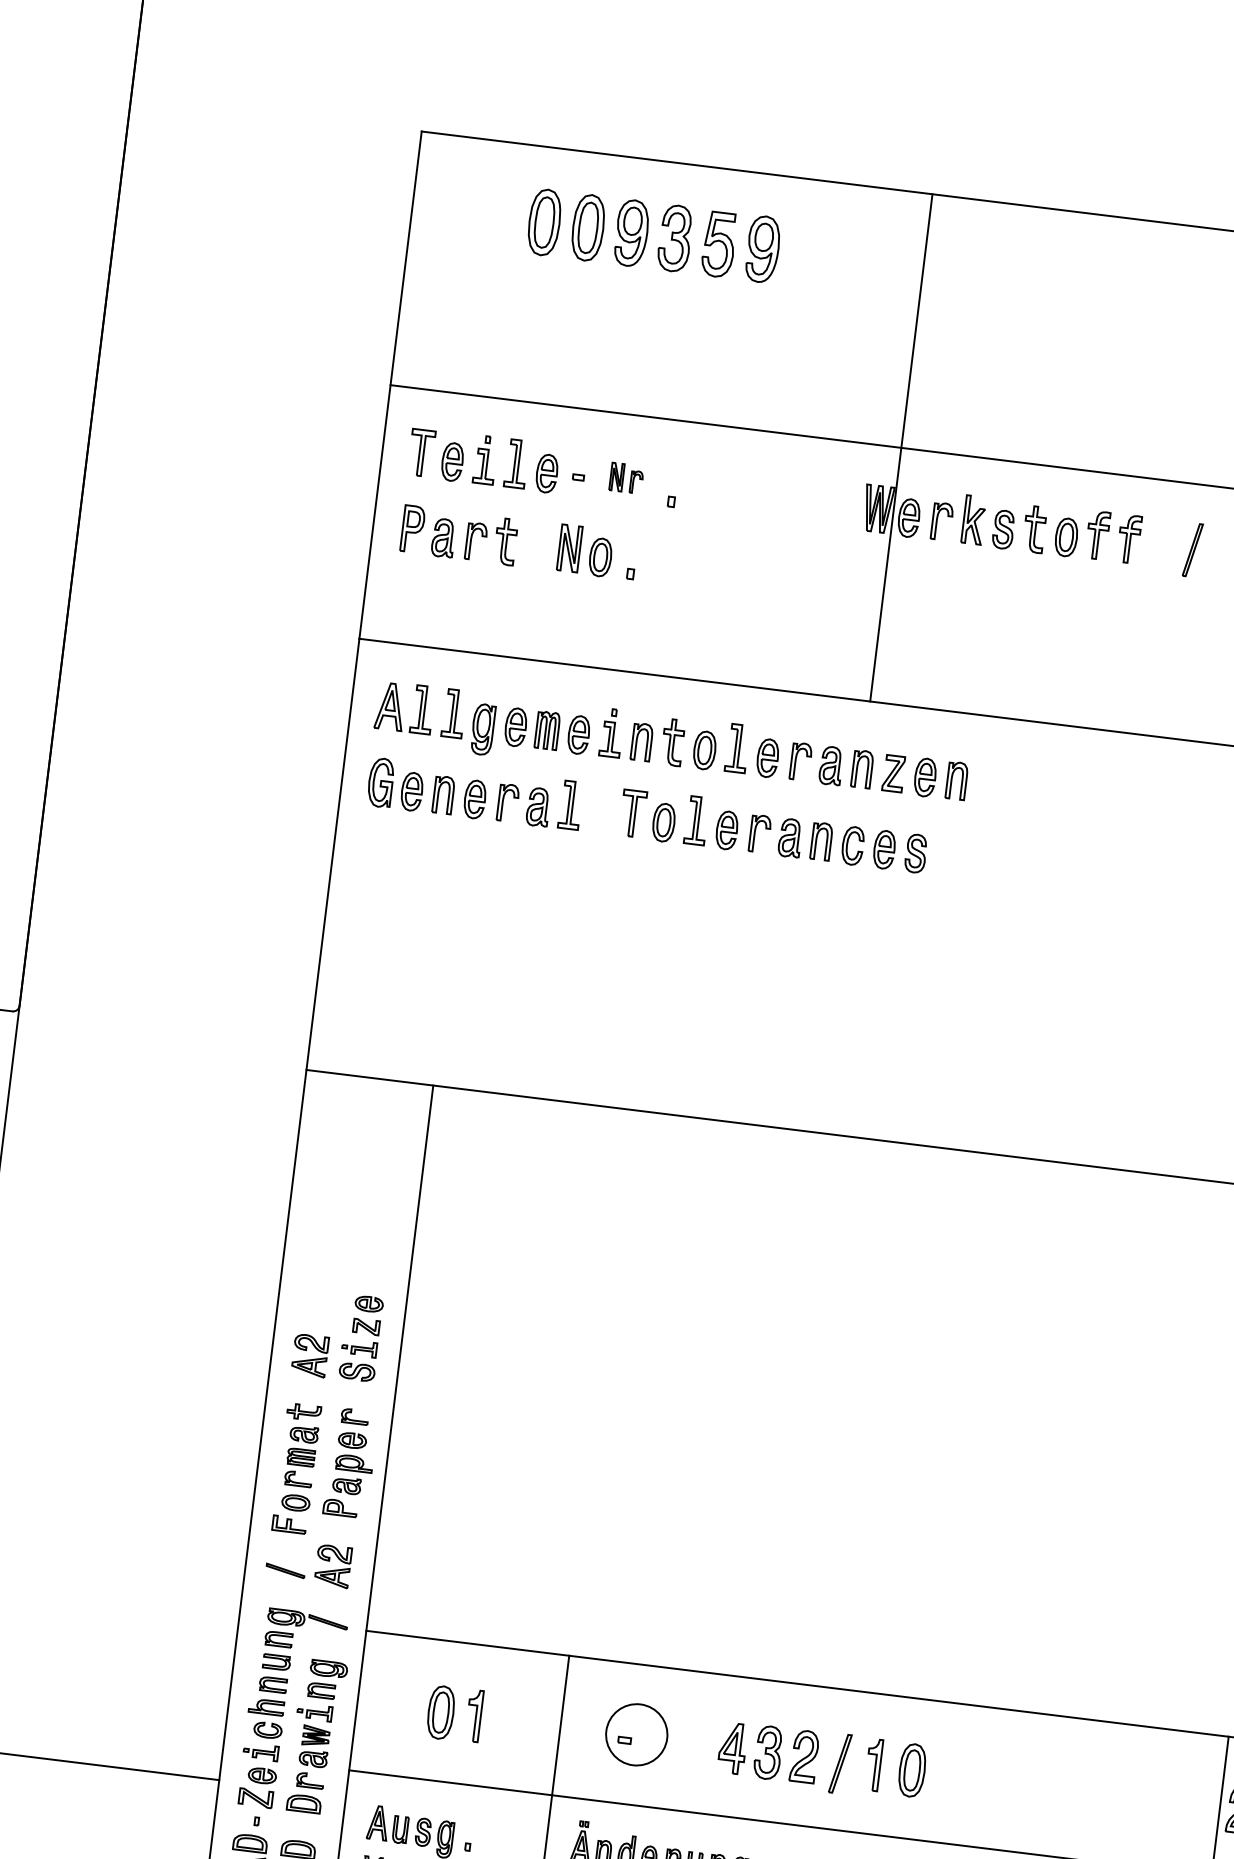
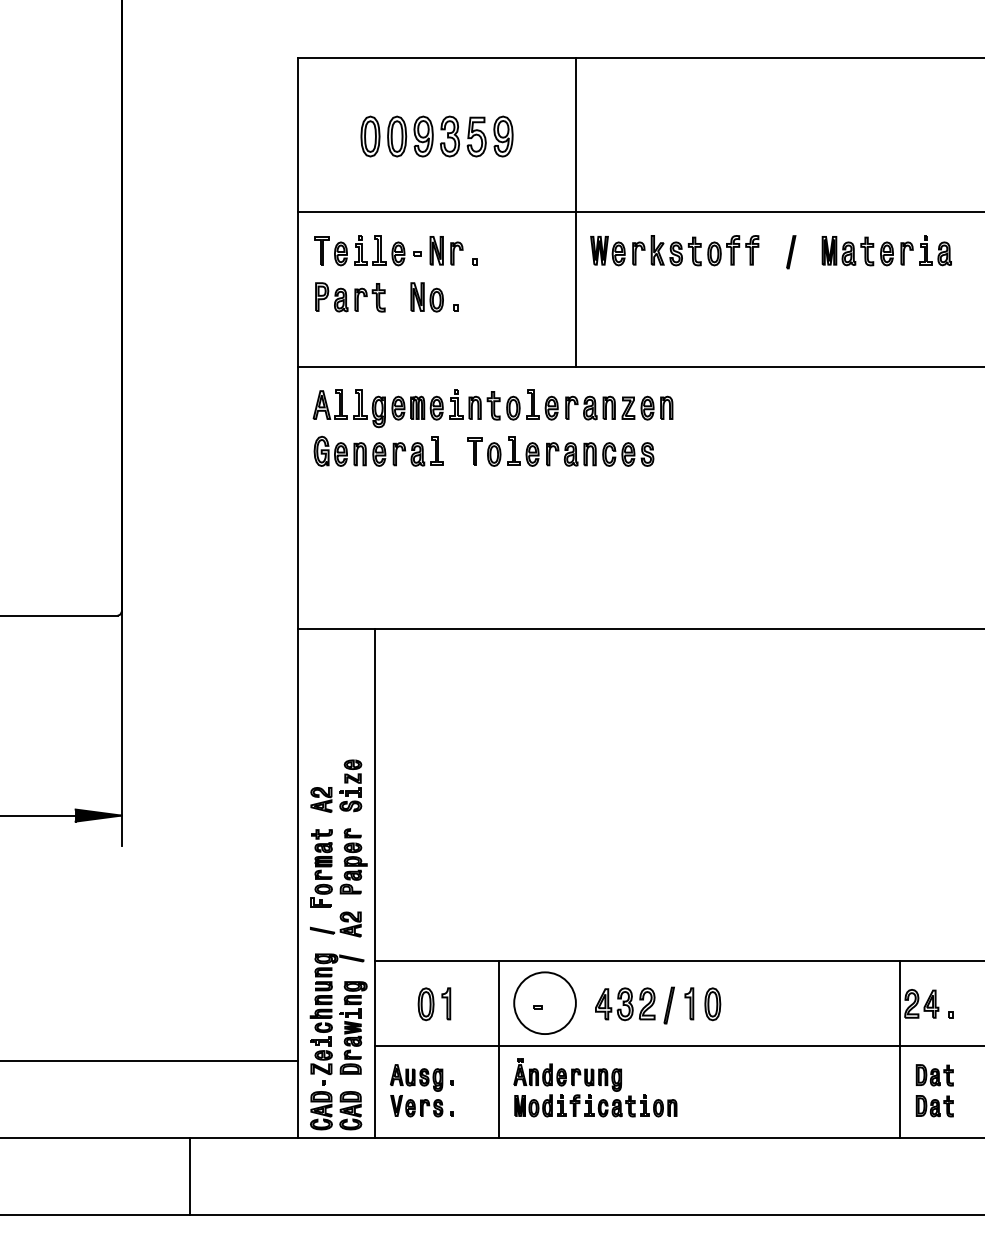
part: (653, 235) -> (436, 136), moved
line: (900, 447) -> (575, 212), moved
part: (626, 477) -> (446, 250), size x1.67
circle: (635, 1735) -> (544, 1003), size x1.67

